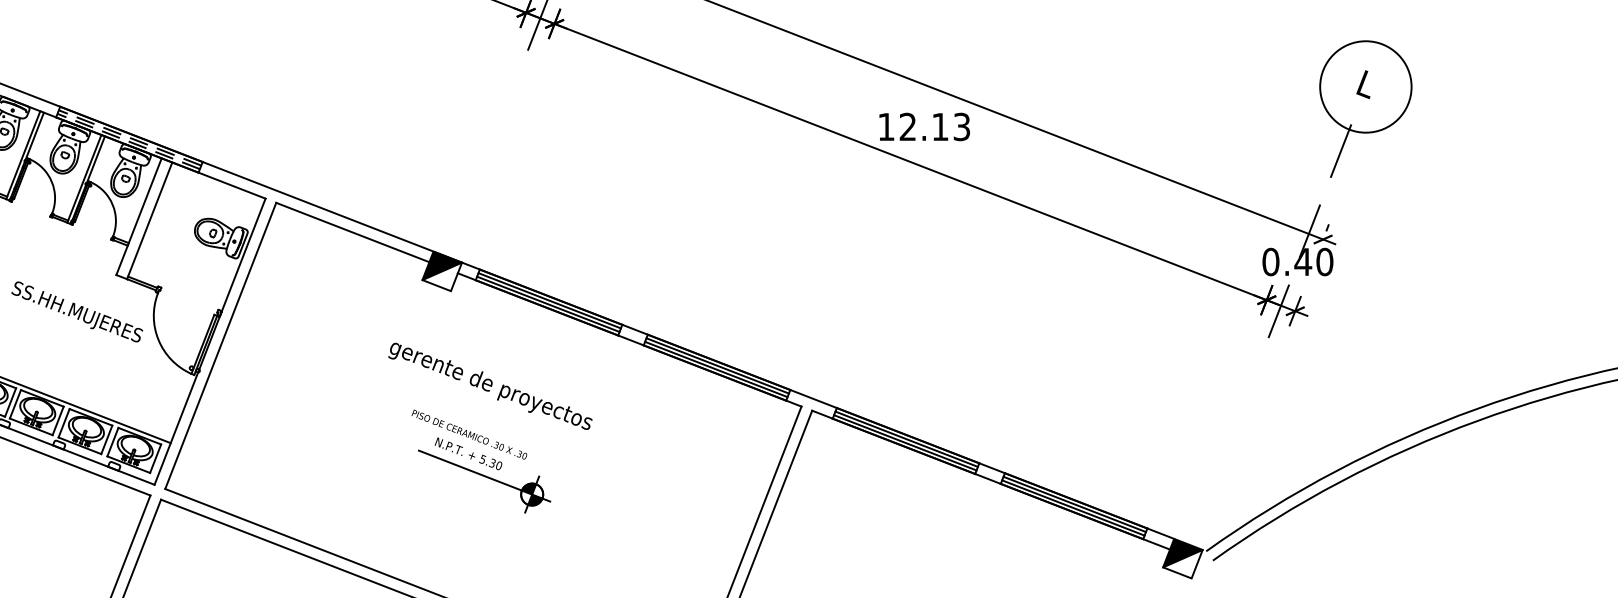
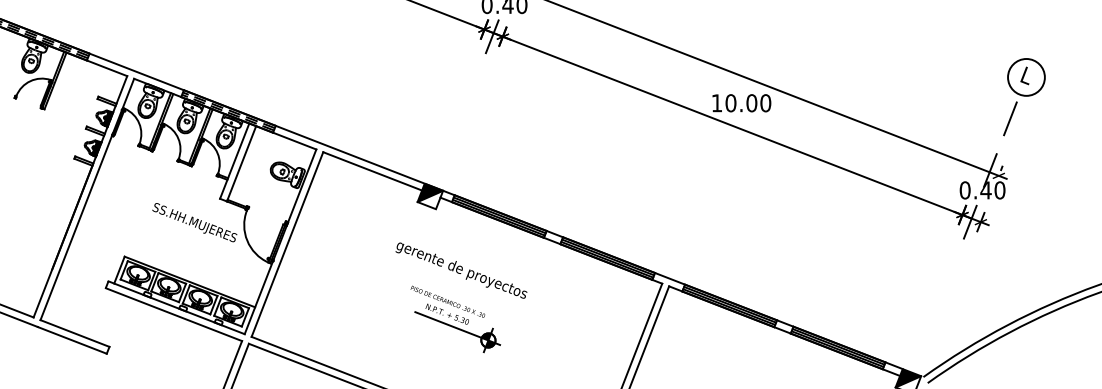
circle: (1365, 87) -> (1026, 77), size x0.62
text: (935, 127) -> (748, 103), 12.13 -> 10.00

